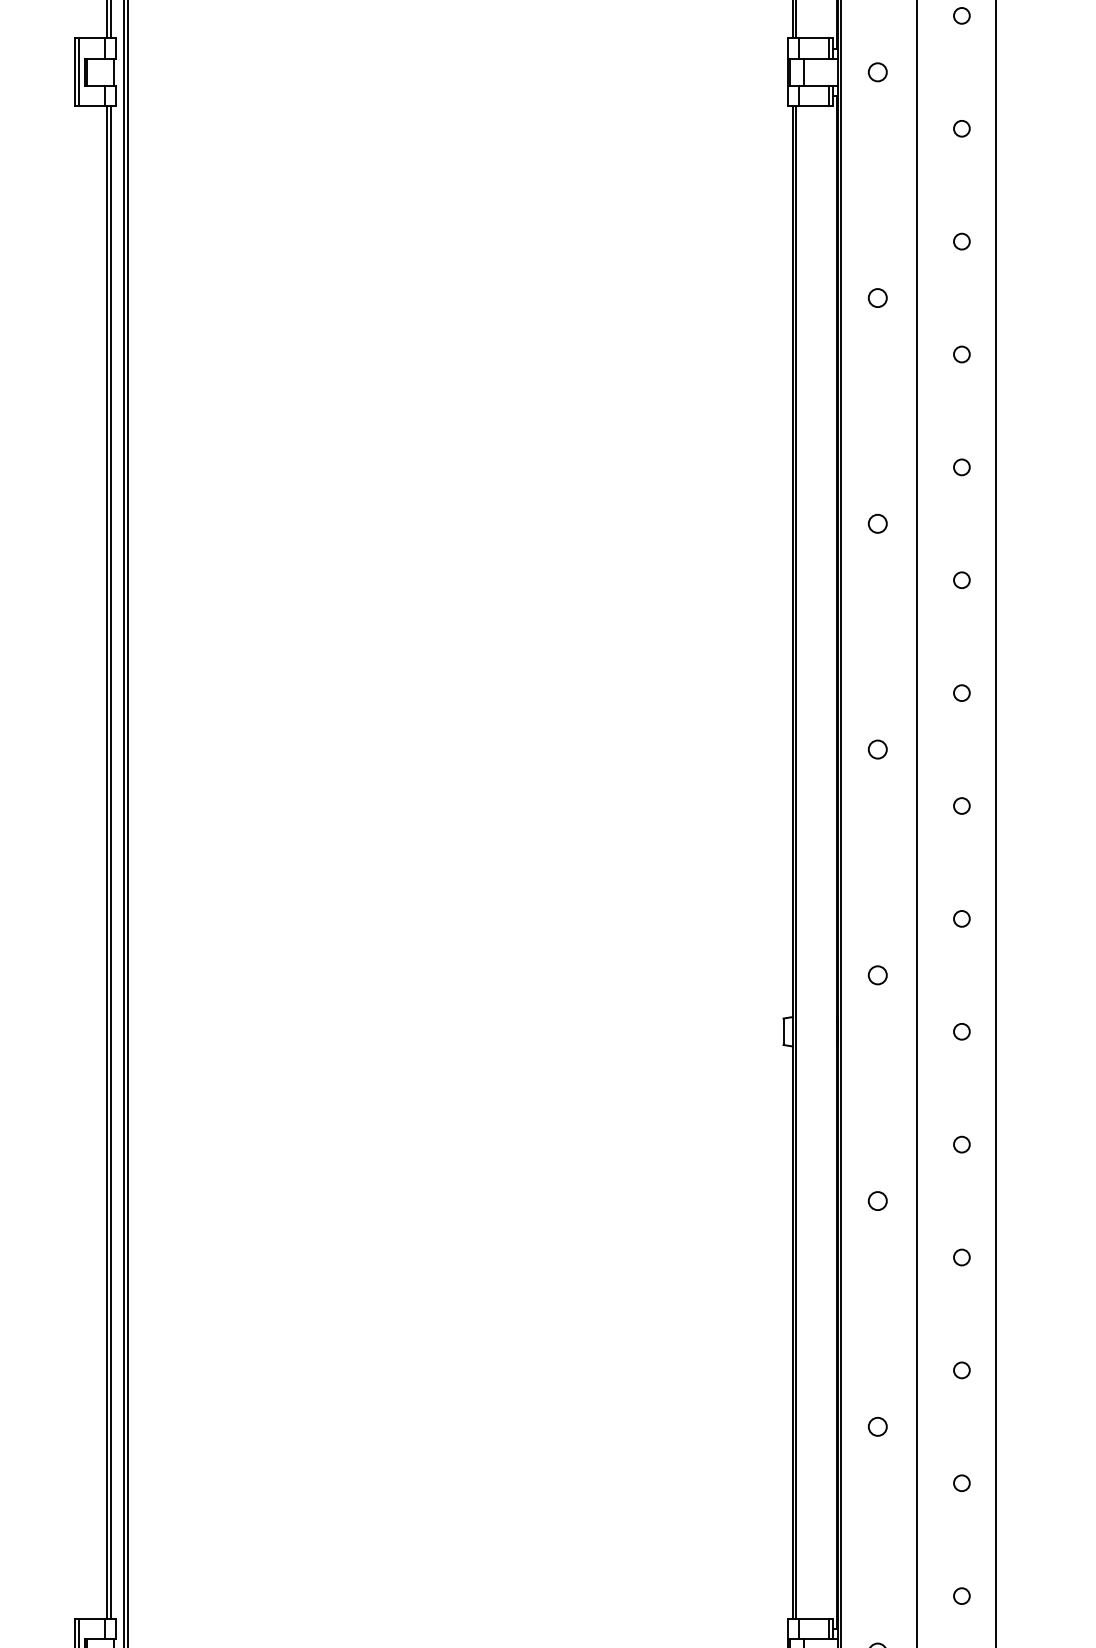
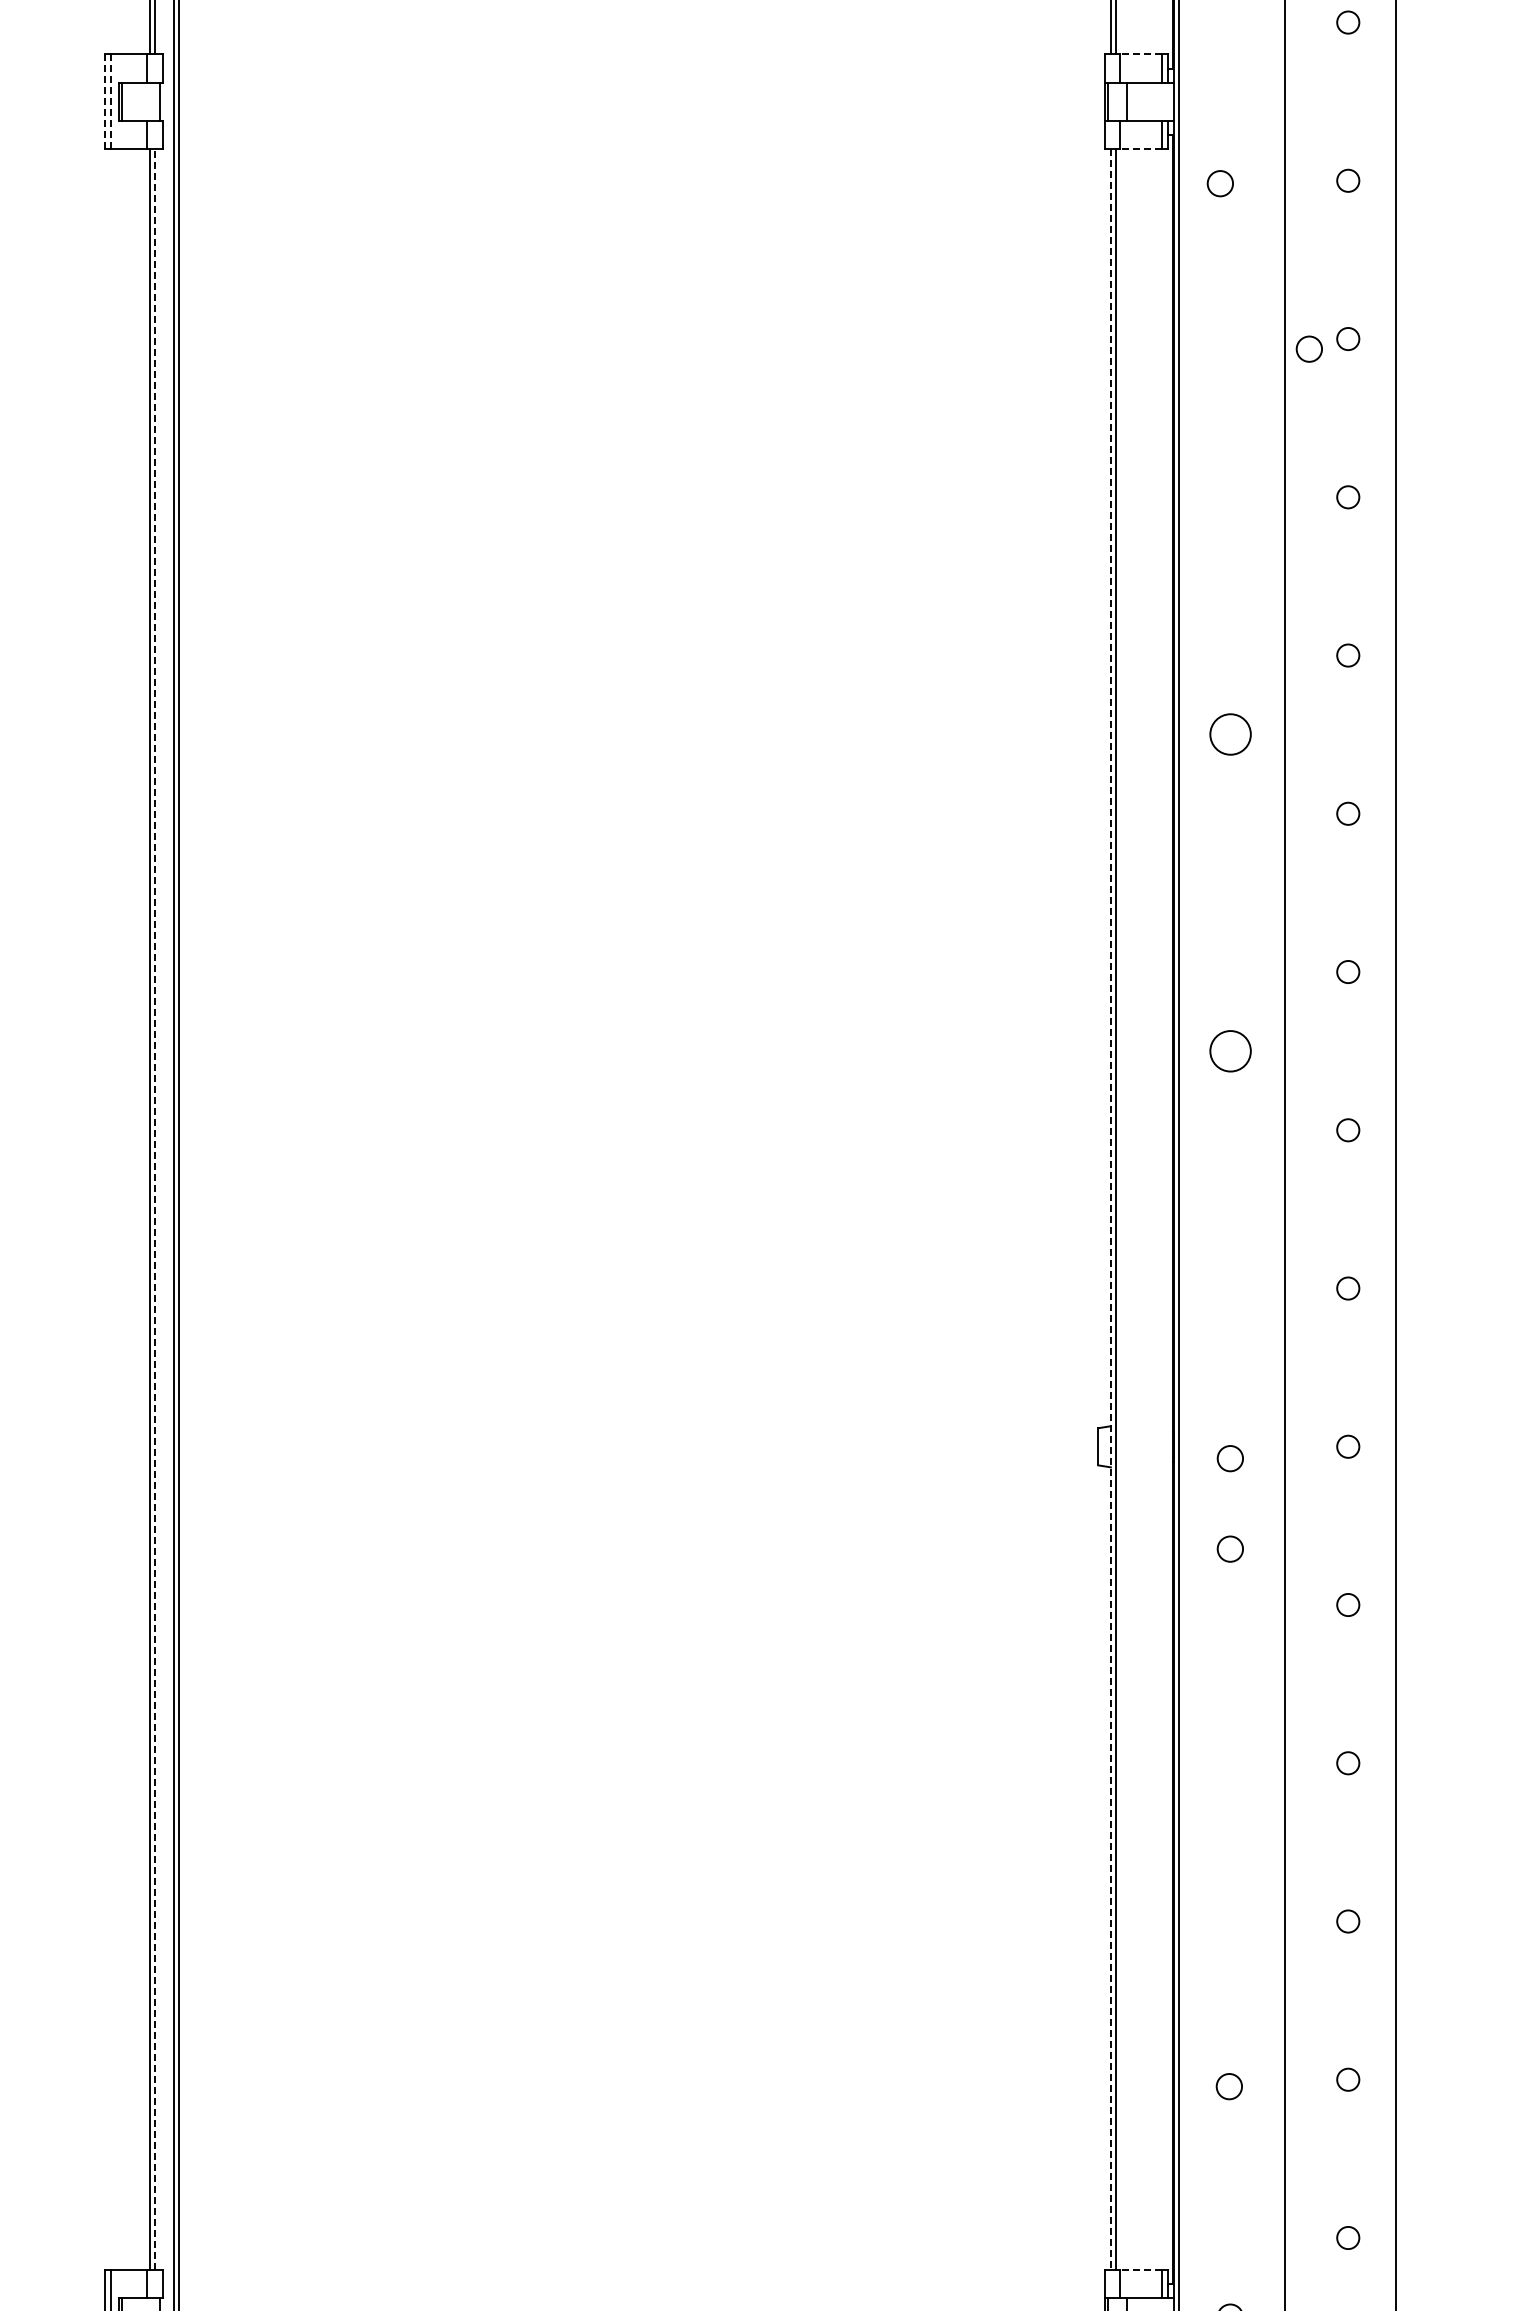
line: (813, 38) -> (1140, 54), solid -> dashed
line: (74, 72) -> (104, 102), solid -> dashed
line: (79, 72) -> (110, 102), solid -> dashed
circle: (877, 72) -> (1219, 183), moved
line: (813, 106) -> (1140, 149), solid -> dashed
circle: (877, 297) -> (1308, 348), moved
circle: (877, 523) -> (1229, 734), size x1.6
circle: (877, 749) -> (1229, 1050), size x1.6
line: (110, 861) -> (154, 1208), solid -> dashed
line: (792, 862) -> (1110, 1209), solid -> dashed
circle: (877, 975) -> (1229, 1458), moved
circle: (877, 1200) -> (1229, 1548), moved
circle: (877, 1426) -> (1228, 2086), moved
line: (813, 1618) -> (1140, 2269), solid -> dashed

